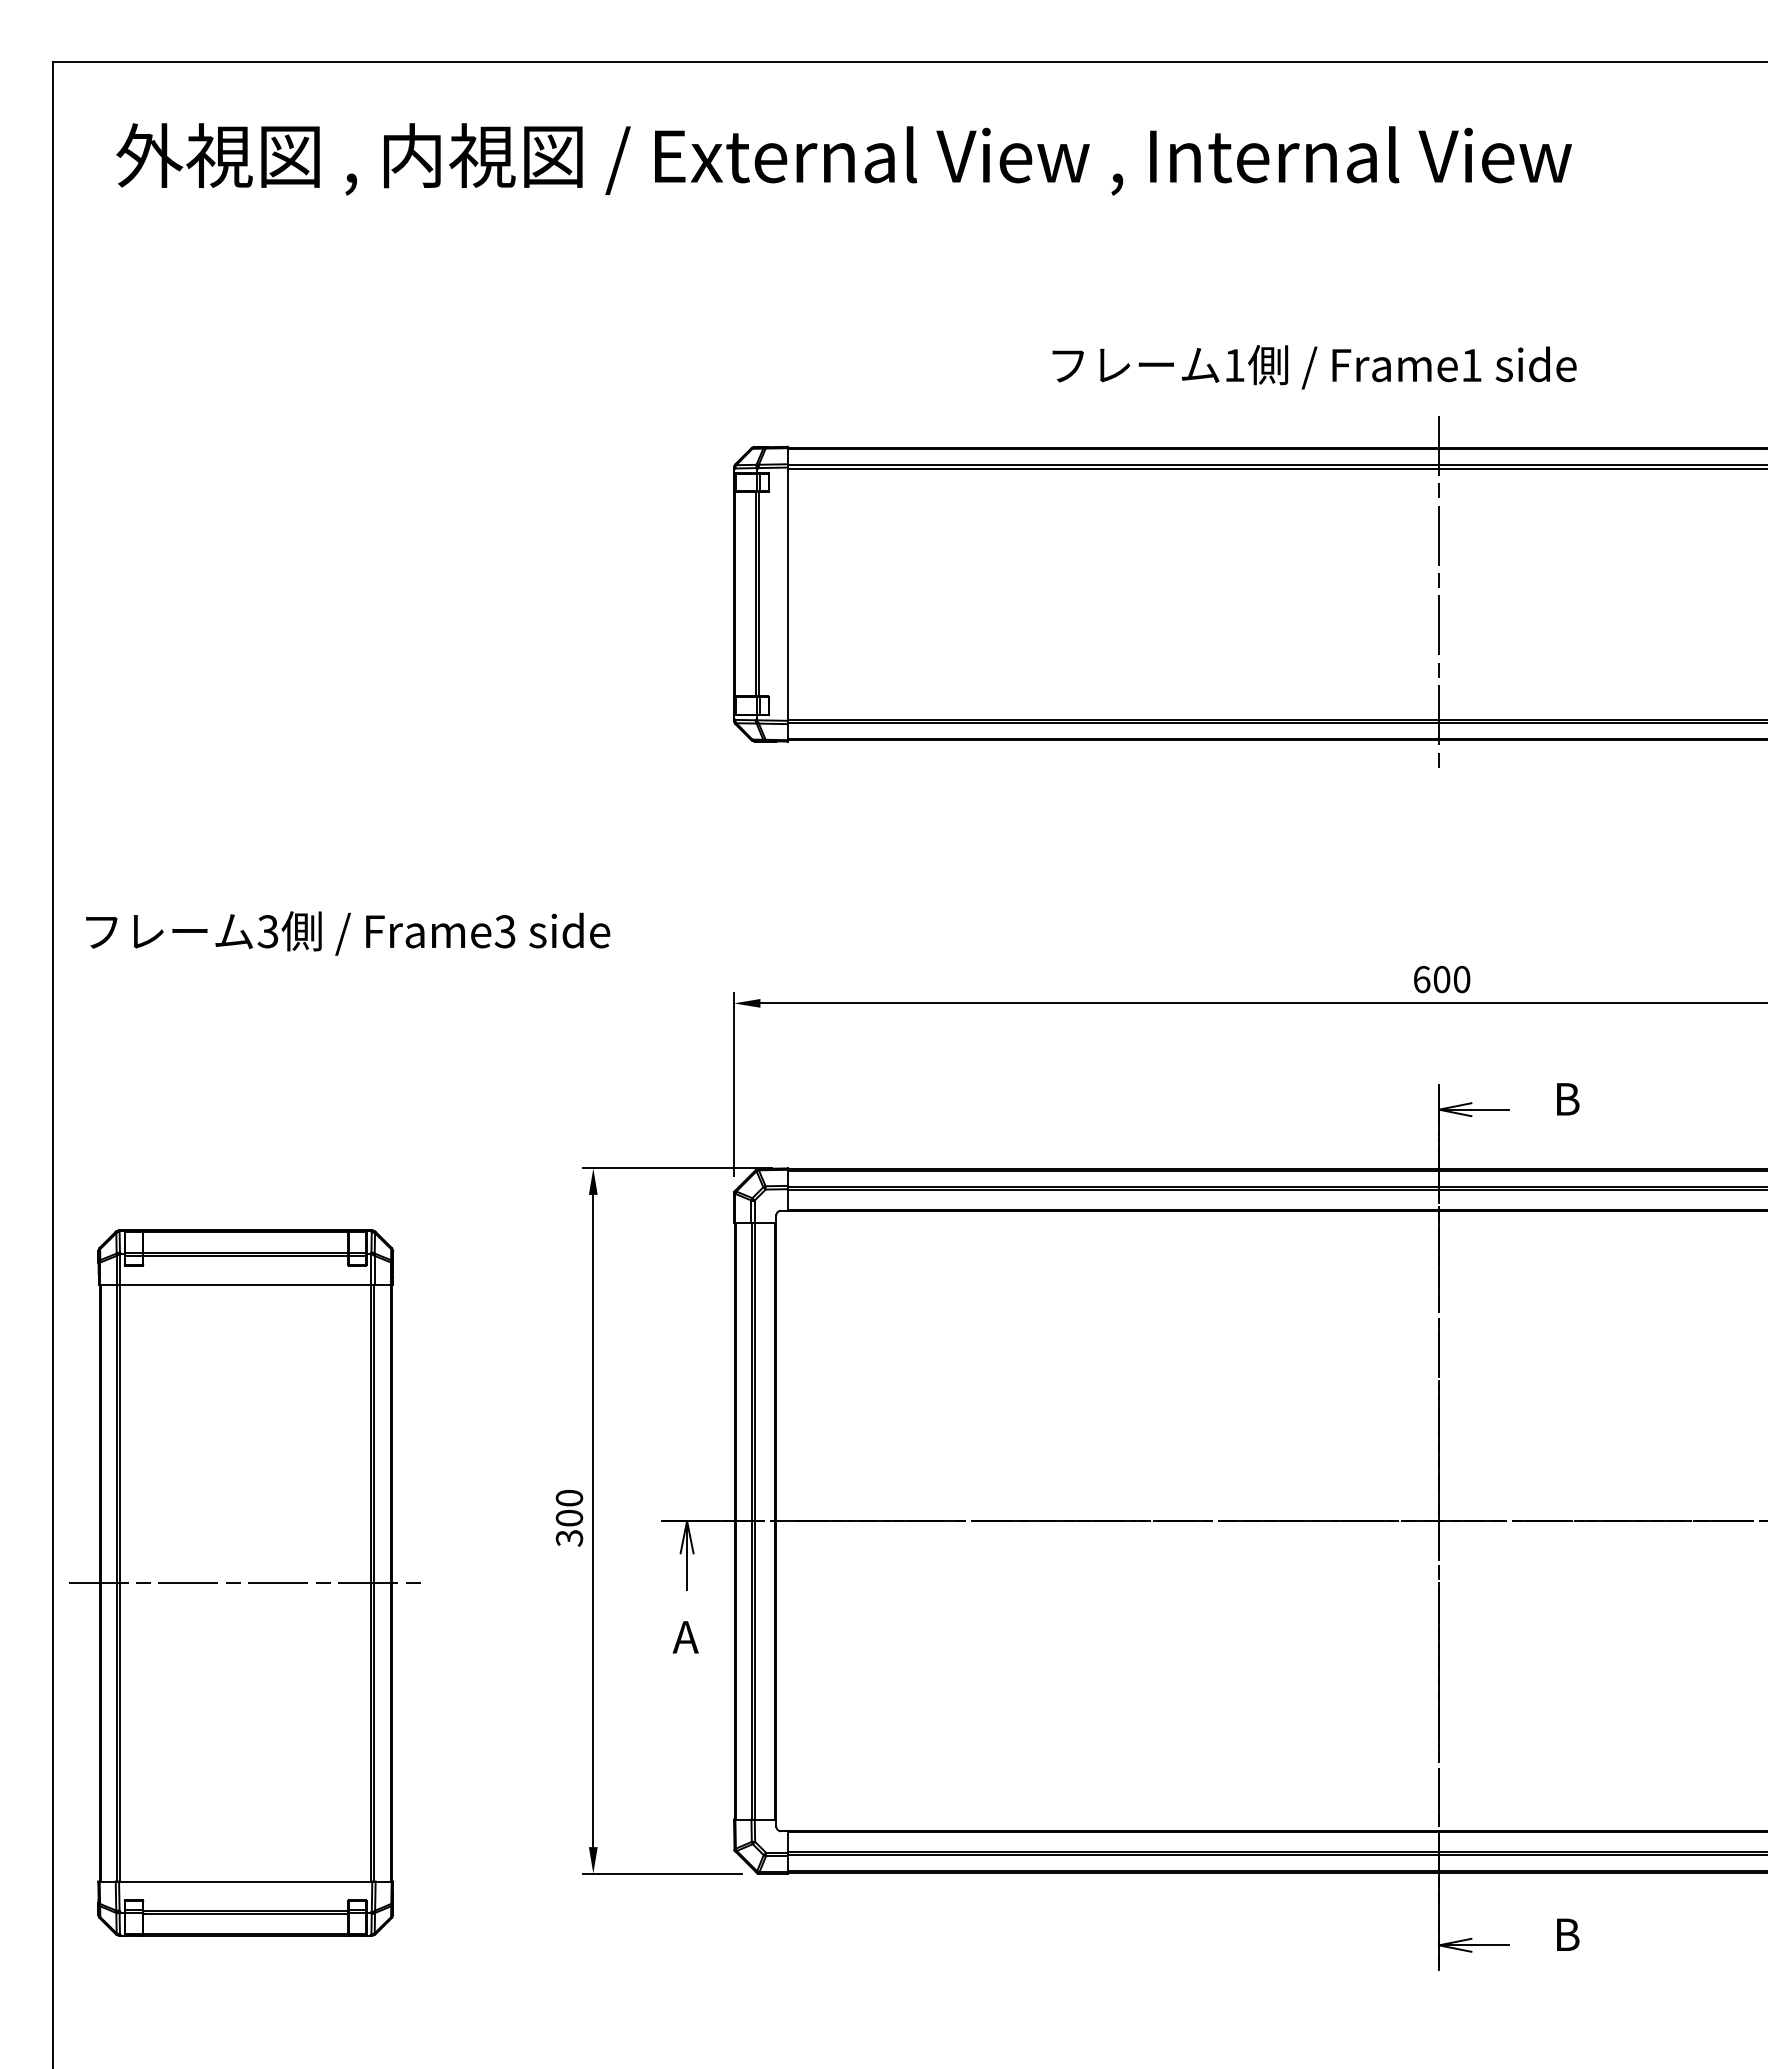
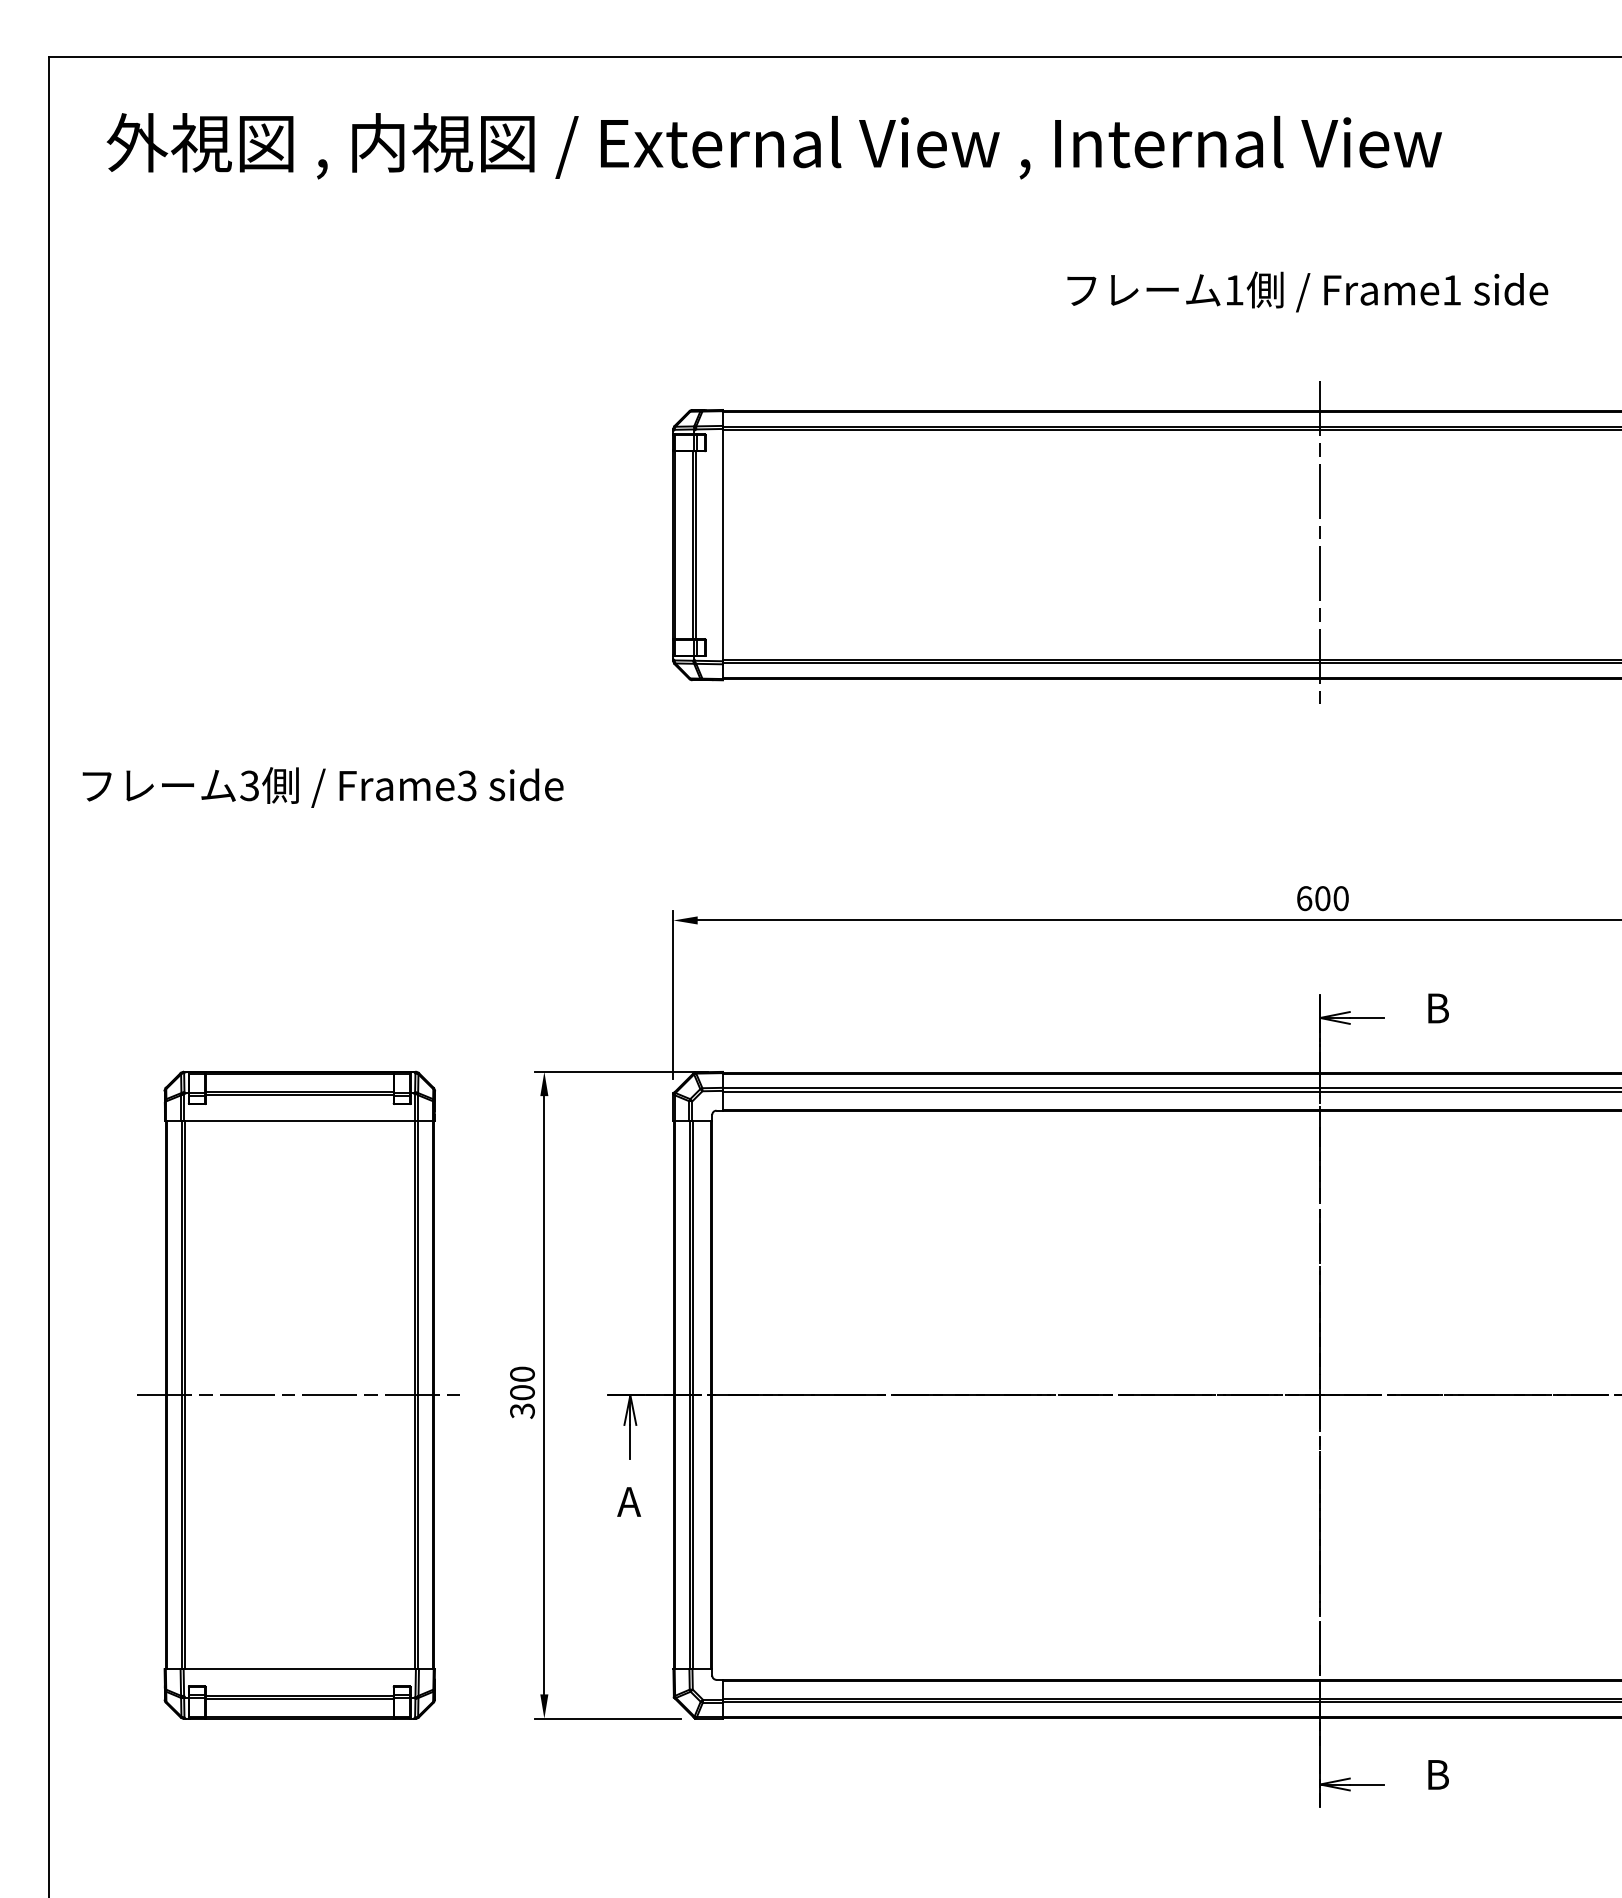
text: (1314, 367) -> (1307, 292), moved
text: (348, 933) -> (323, 787), moved
part: (244, 1582) -> (298, 1394), moved

